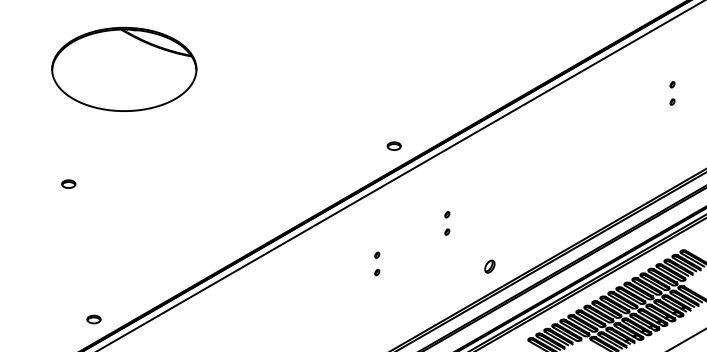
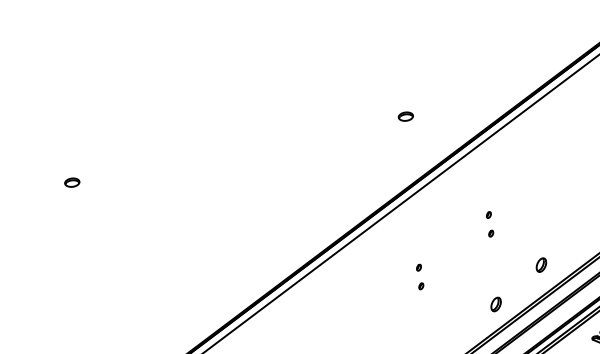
part: (124, 68) -> (122, 100), removed
part: (393, 145) -> (404, 116), moved
part: (68, 183) -> (71, 181), moved
part: (443, 297) -> (495, 304), added

